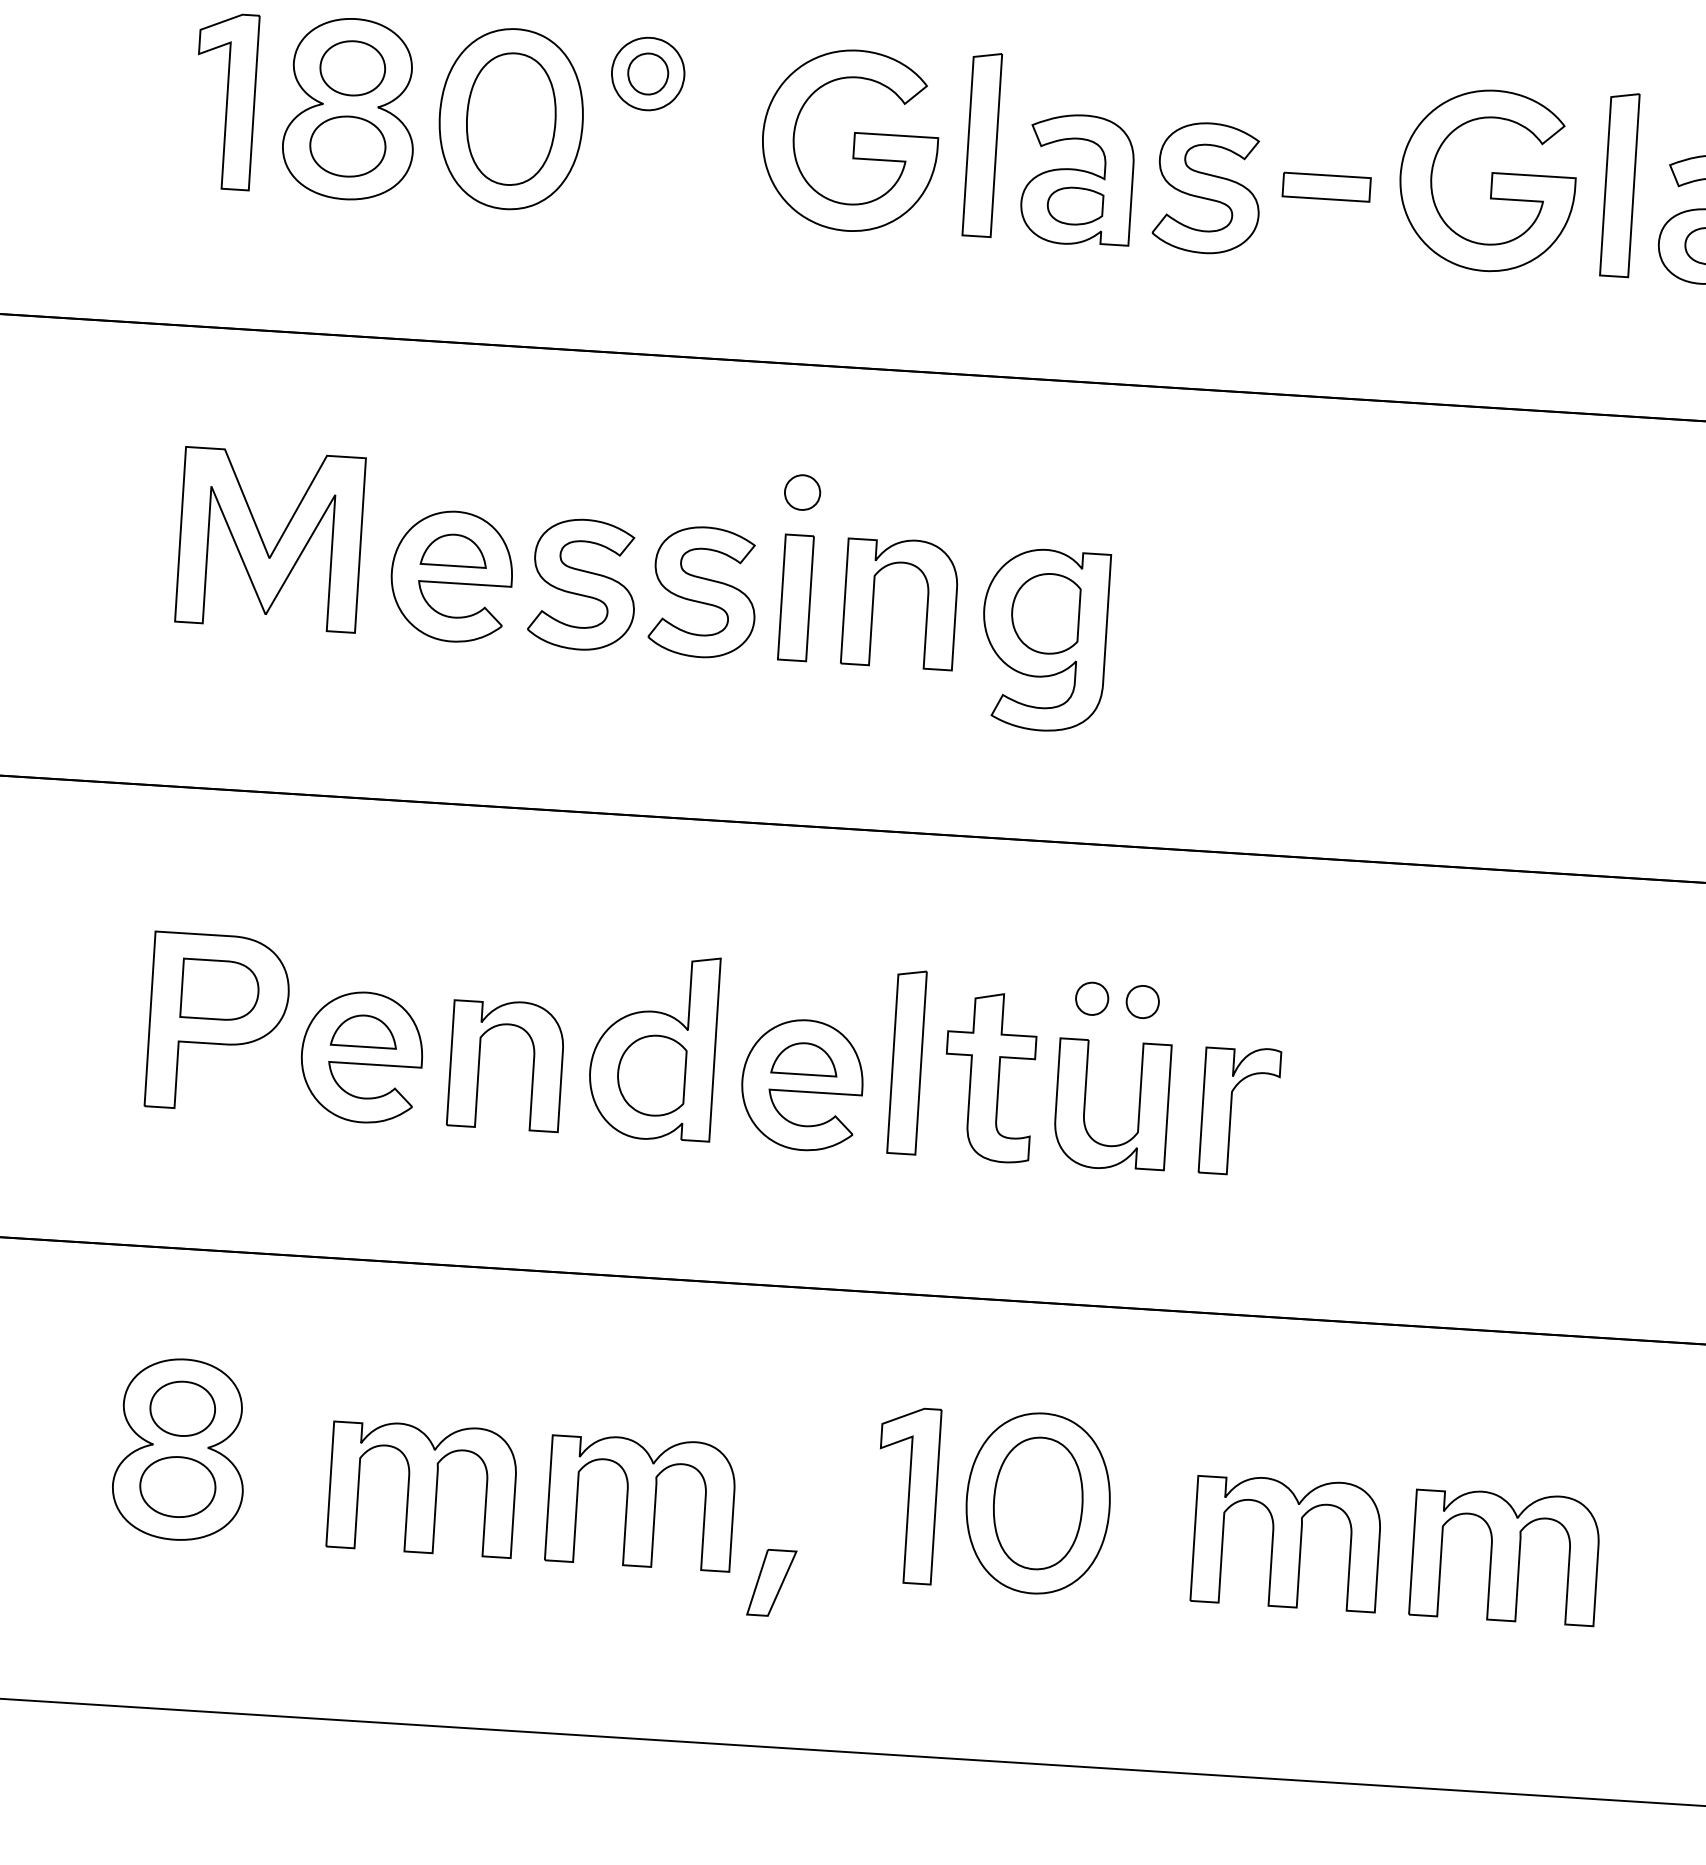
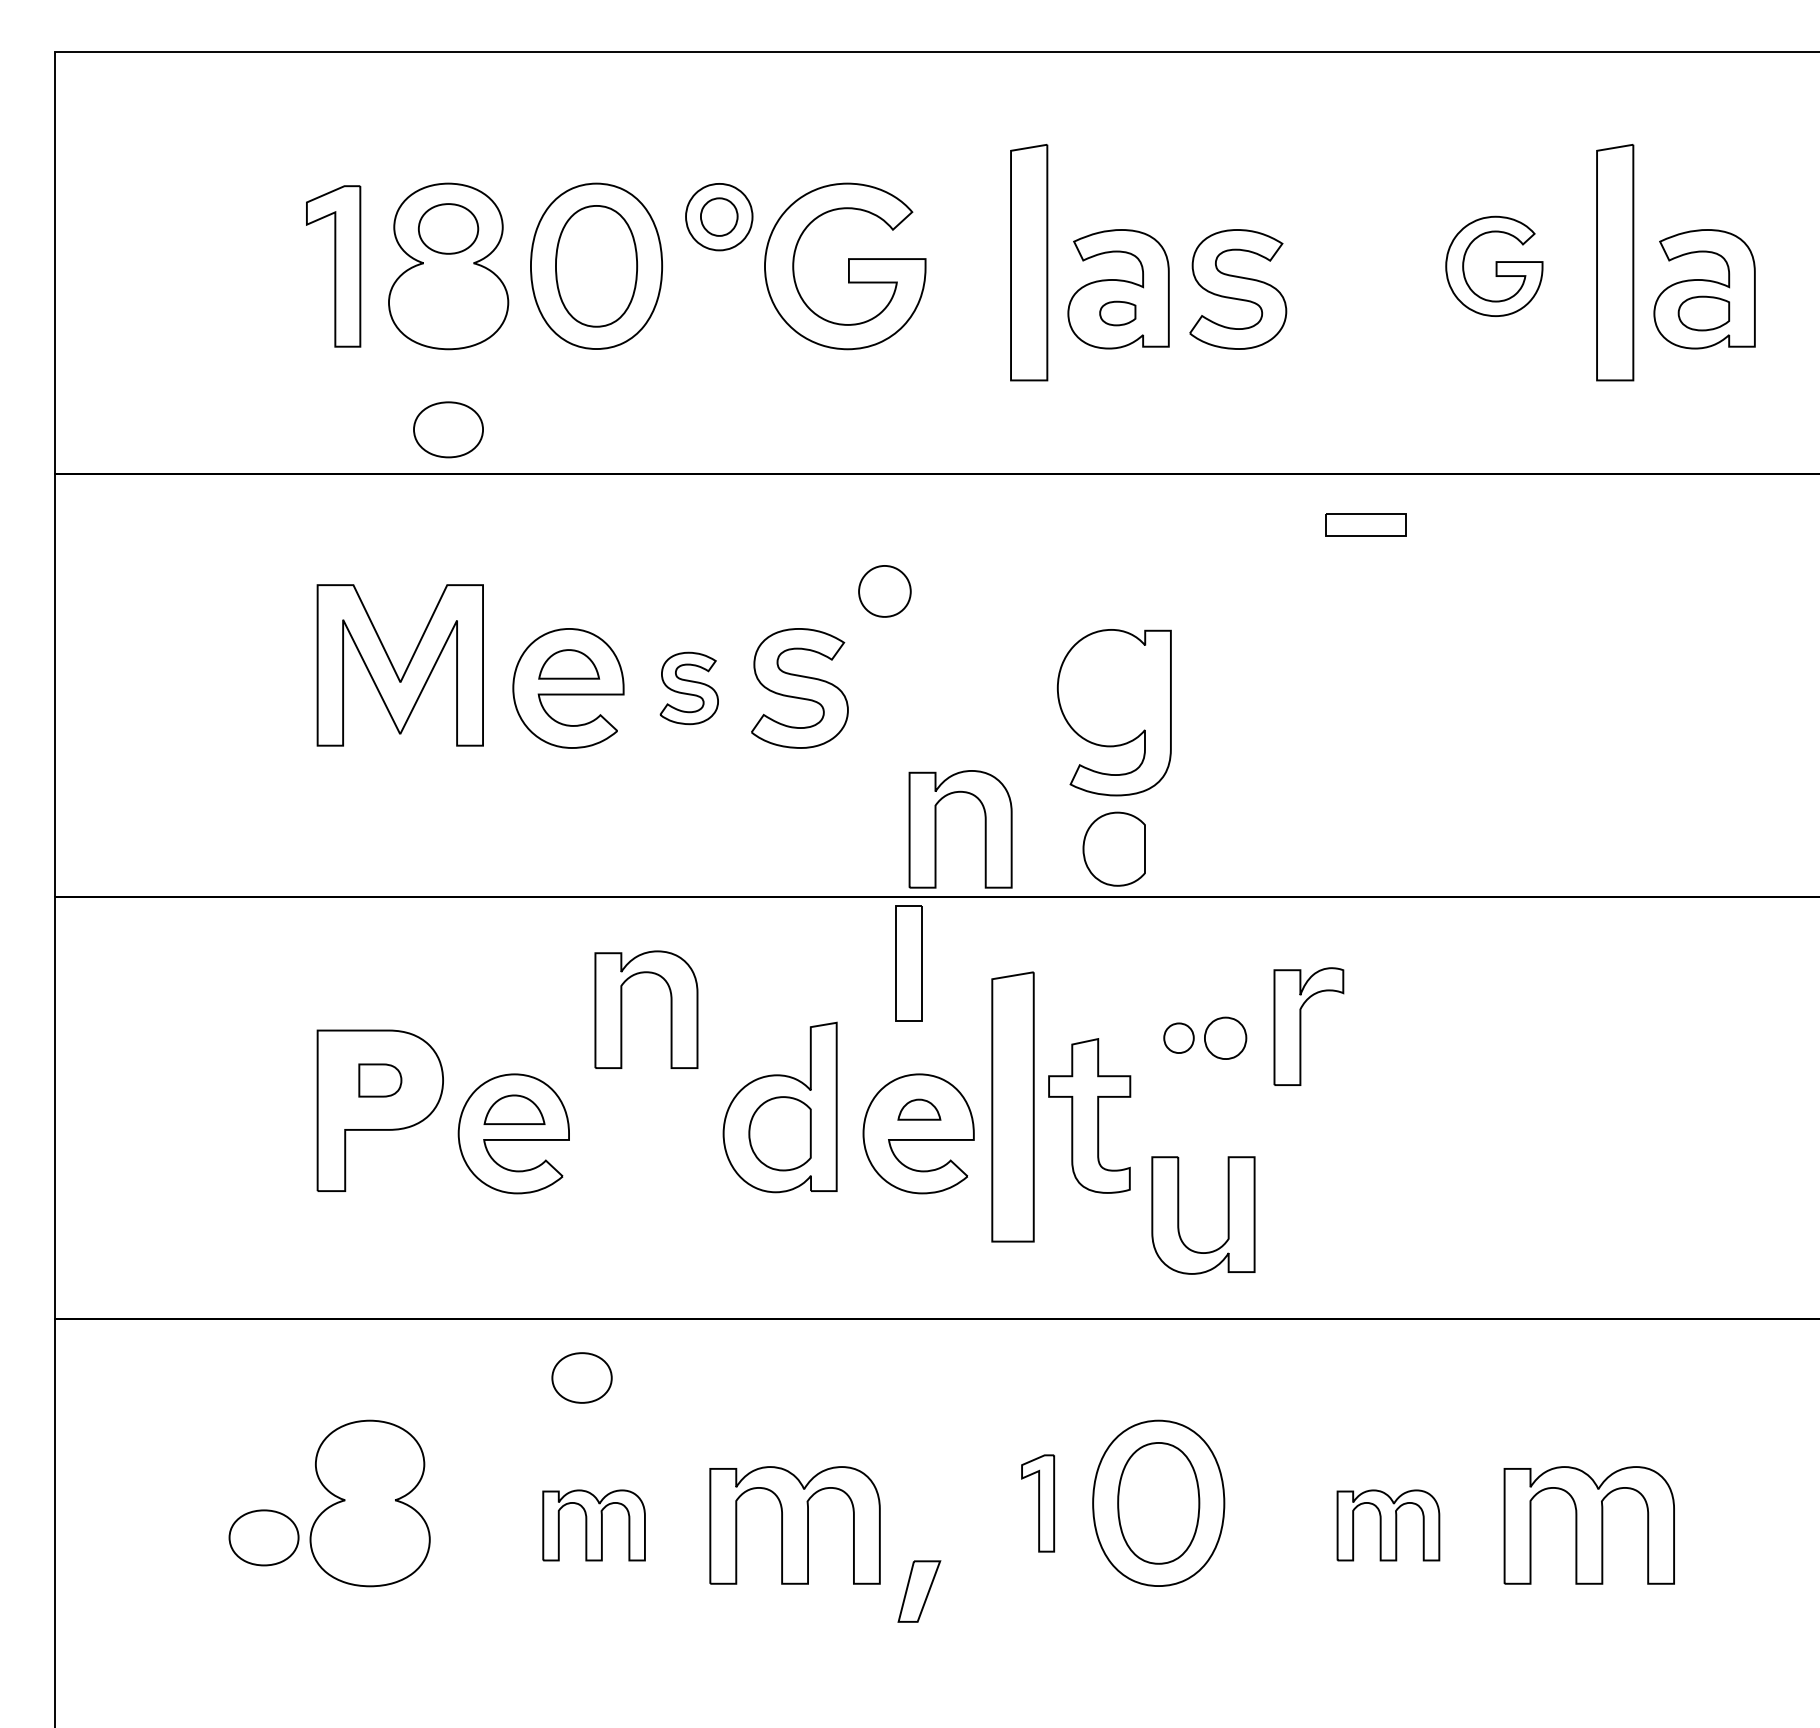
part: (850, 140) -> (845, 266), moved
part: (982, 144) -> (1029, 262), size x1.4
part: (347, 146) -> (448, 429), moved
part: (1488, 180) -> (1494, 266), size x0.6
part: (1620, 184) -> (1615, 262), size x1.4
part: (1326, 186) -> (1365, 524), moved
part: (1074, 206) -> (1117, 313), size x0.7
part: (802, 492) -> (884, 591), size x1.6
part: (583, 584) -> (689, 688), size x0.6
part: (795, 598) -> (908, 963), moved
part: (874, 602) -> (936, 829), moved
part: (1044, 612) -> (1113, 848), moved
part: (220, 990) -> (380, 1080), size x0.6
part: (1142, 1001) -> (1225, 1037), size x1.4
part: (804, 1058) -> (919, 1109), size x0.7
part: (907, 1061) -> (1013, 1106), size x1.6
part: (480, 1063) -> (622, 1009), moved
part: (1086, 1103) -> (1179, 1215), moved
part: (1232, 1110) -> (1301, 1026), moved
part: (182, 1408) -> (581, 1377), moved
part: (177, 1486) -> (263, 1537), moved
part: (421, 1488) -> (593, 1525), size x0.6
part: (906, 1495) -> (1037, 1503), size x0.6
part: (1286, 1543) -> (1388, 1525), size x0.6

